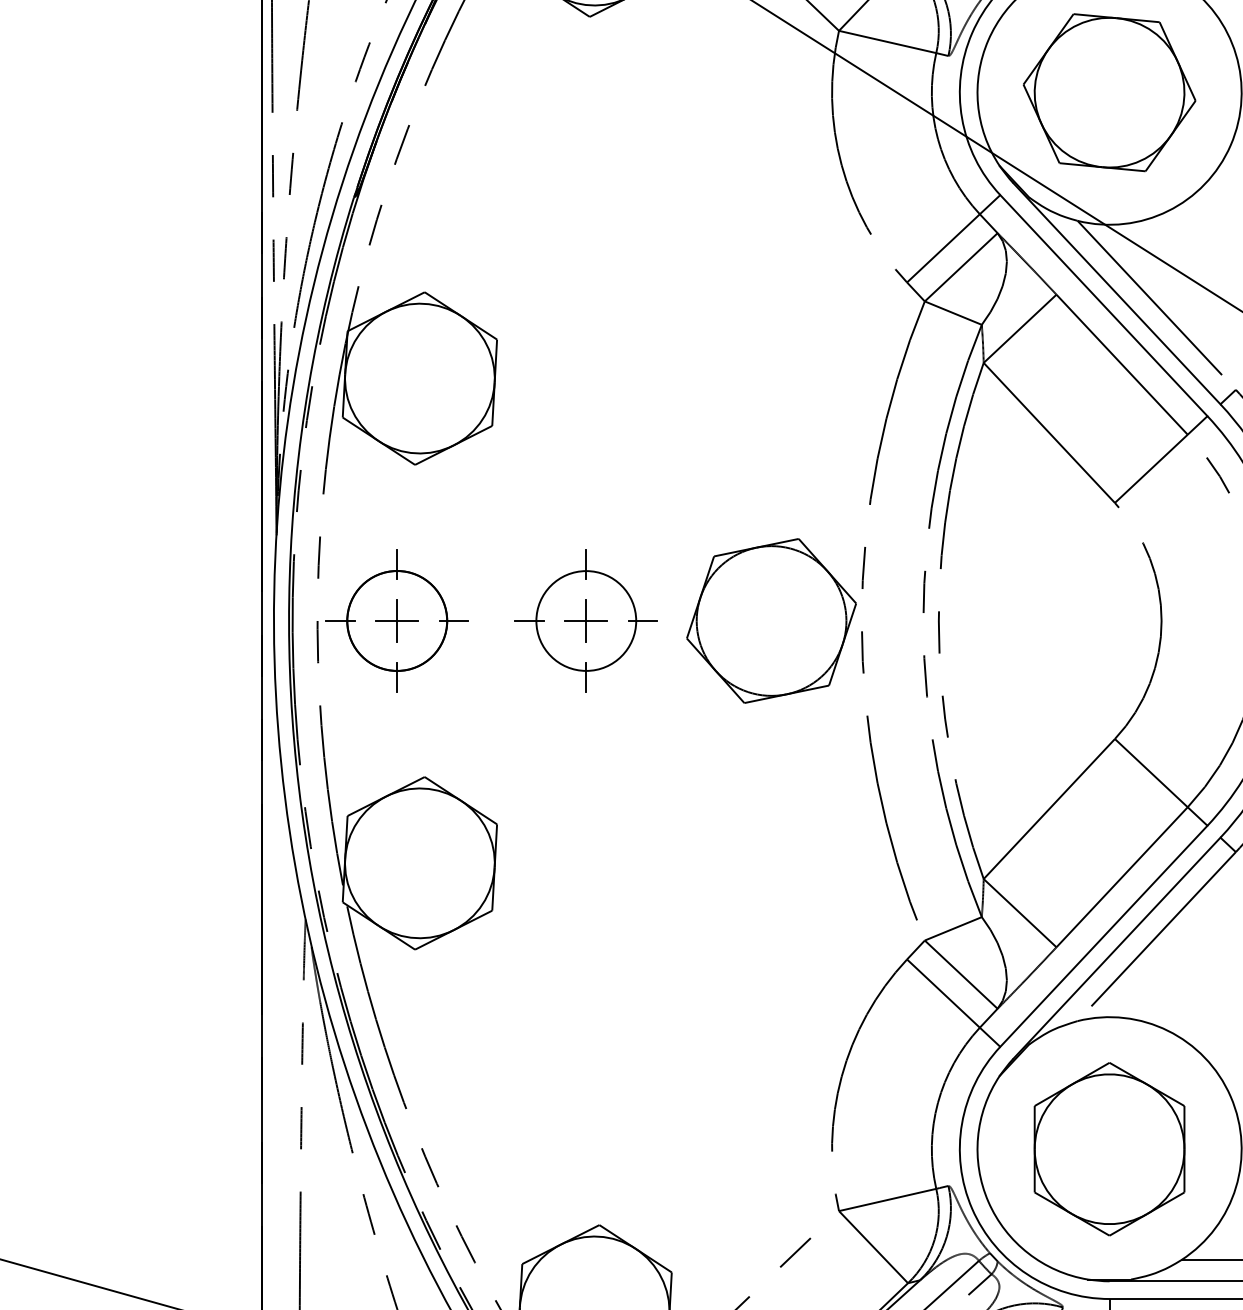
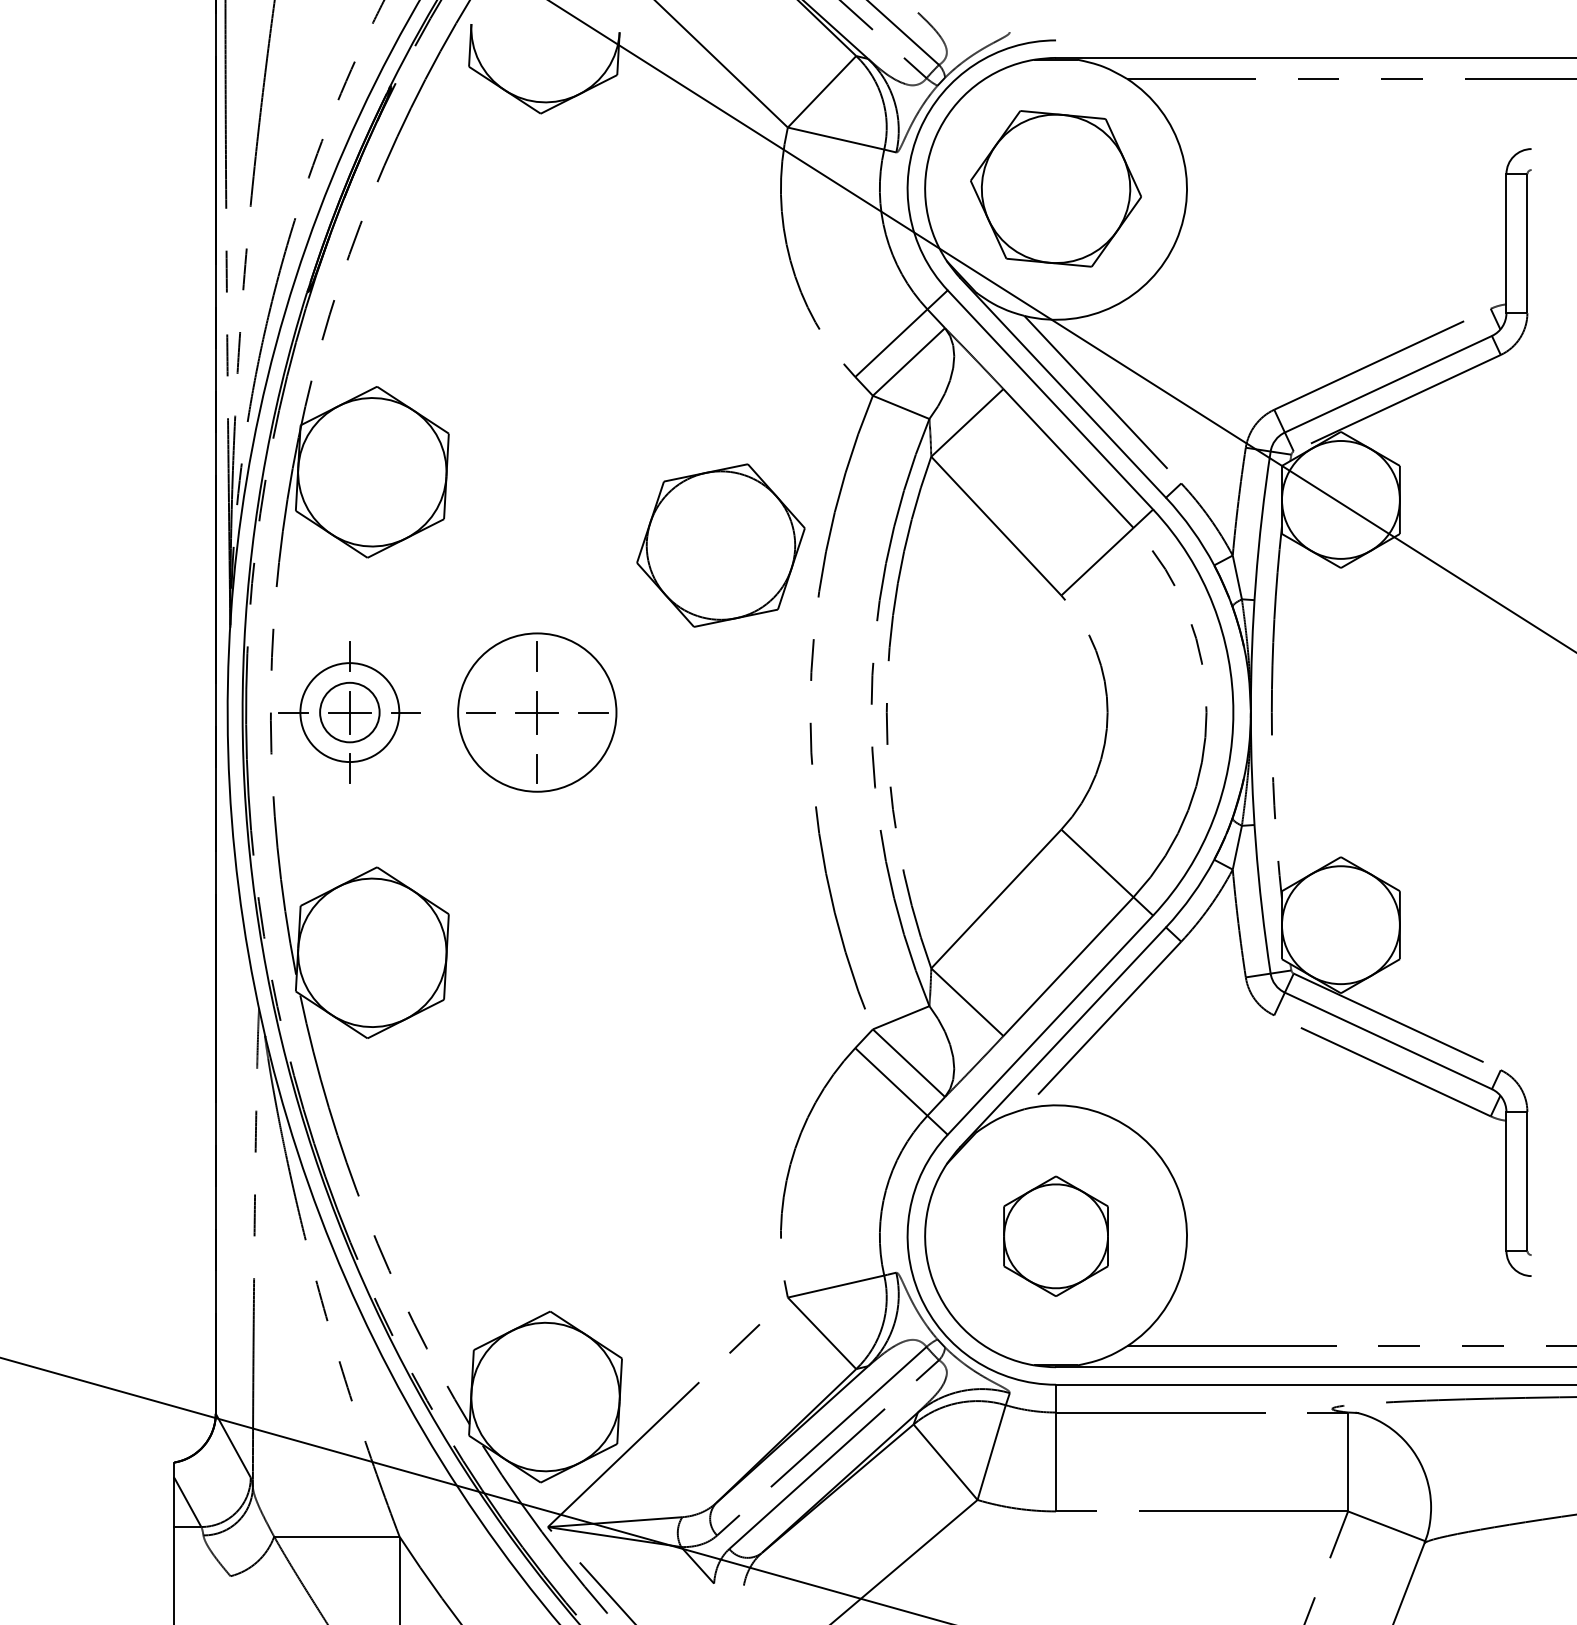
circle: (396, 620) -> (349, 712), size x0.6
circle: (585, 620) -> (536, 712), size x1.6
part: (771, 620) -> (720, 545), moved
part: (1109, 1149) -> (1055, 1236), size x0.7

